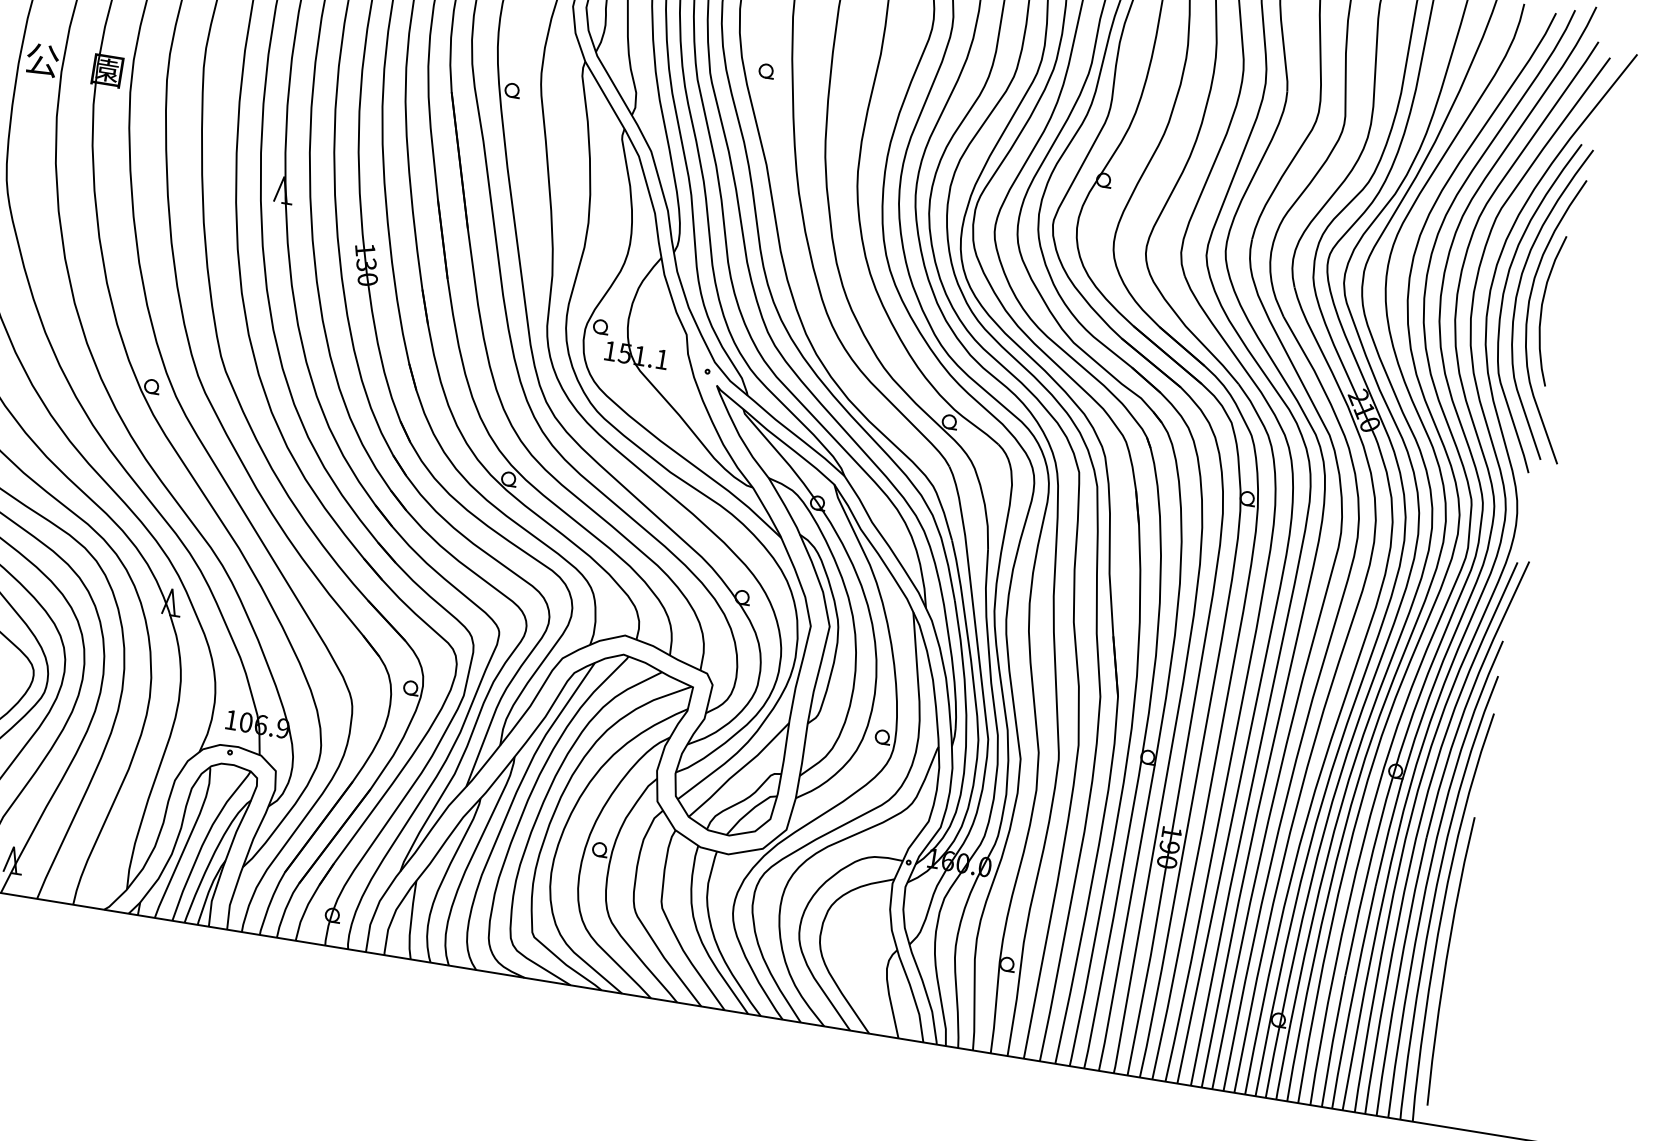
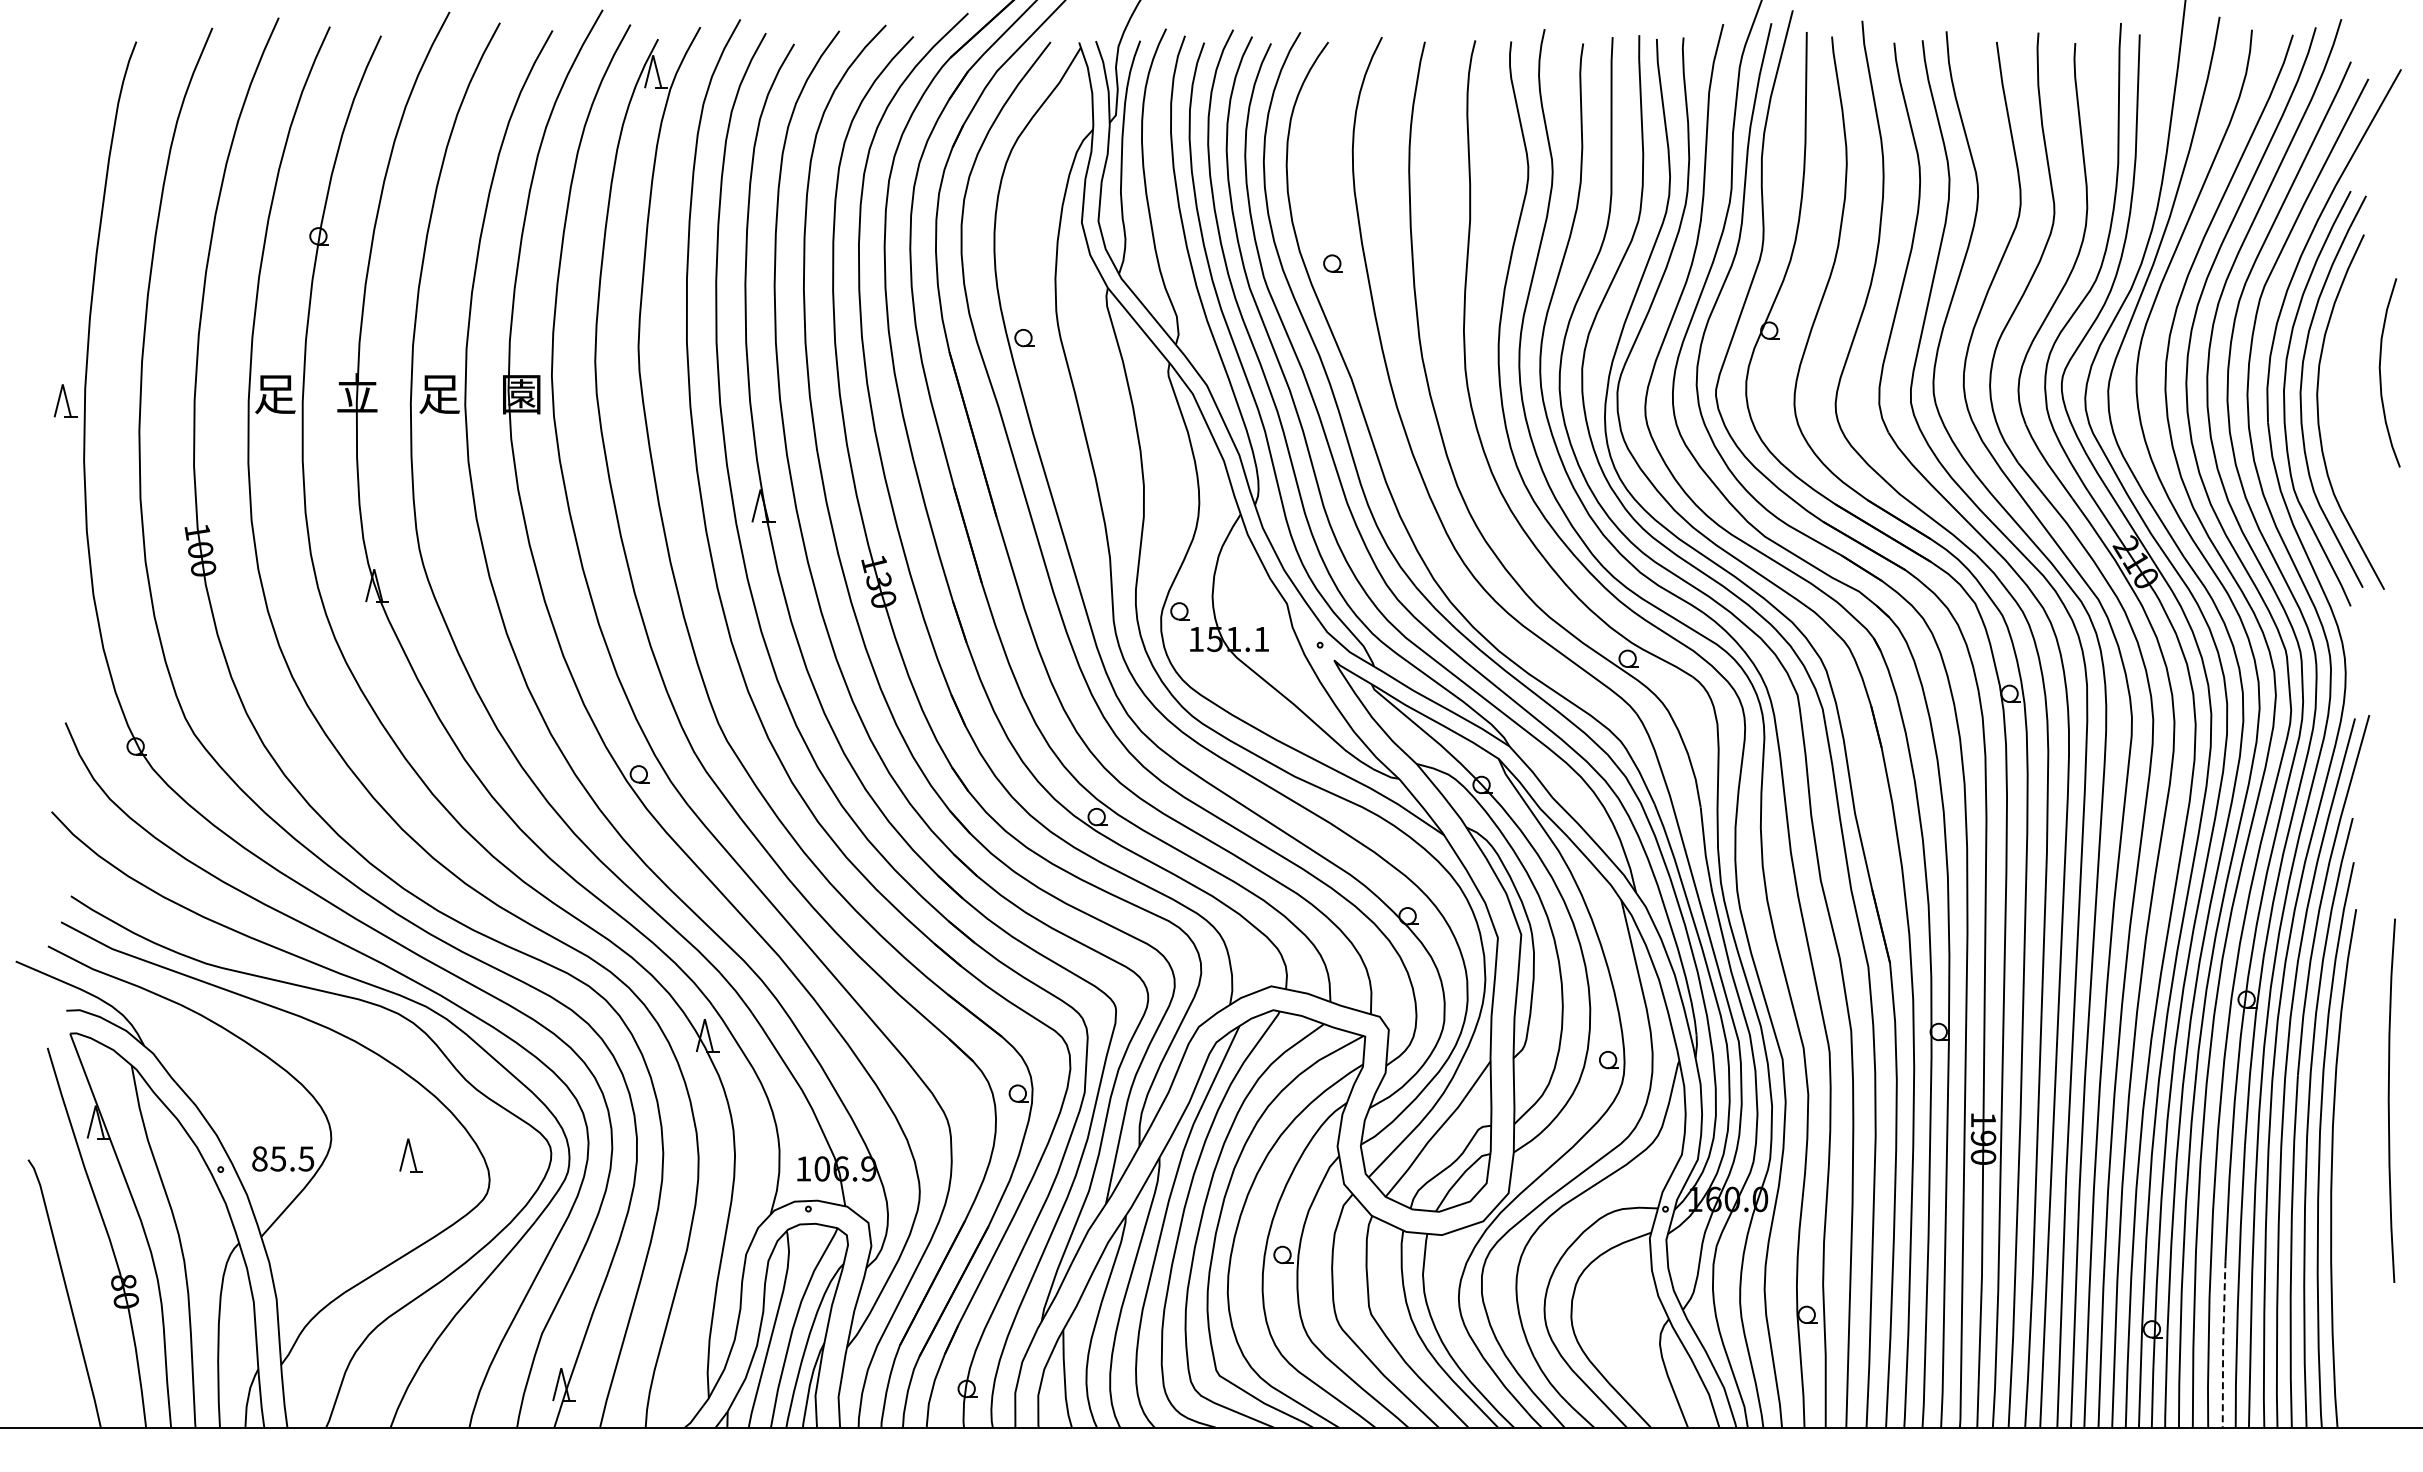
text: (42, 60) -> (439, 394), 公 -> 足
curve: (1542, 311) -> (2381, 375), moved
curve: (1446, 960) -> (2389, 1100), moved
line: (1333, 1042) -> (2223, 1345), solid -> dashed

